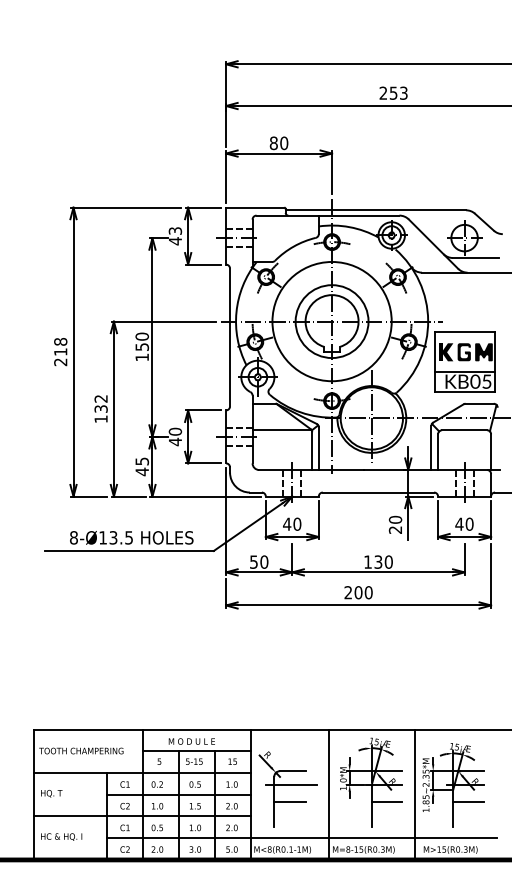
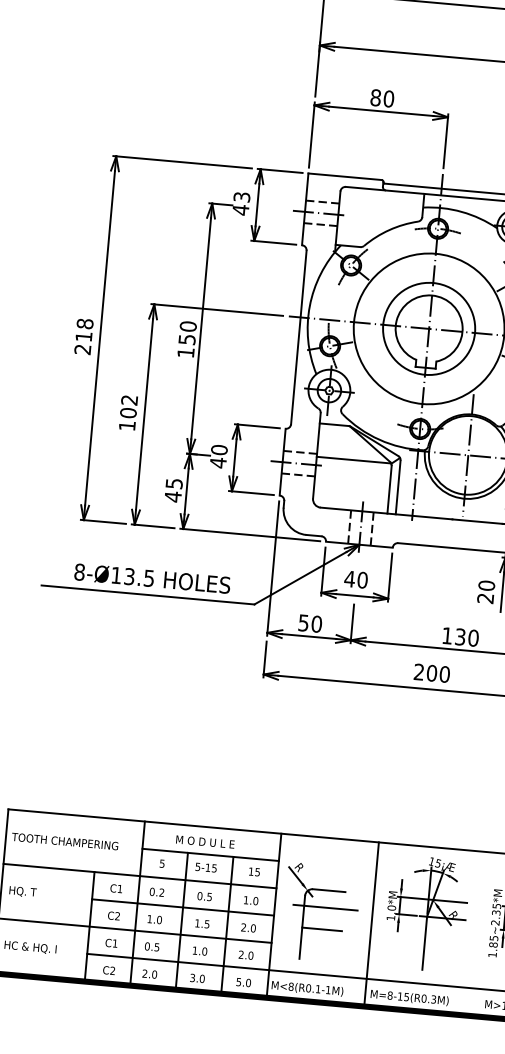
text: (100, 408) -> (127, 412), 132 -> 102
line: (414, 794) -> (479, 933), removed
line: (386, 802) -> (443, 940), removed

